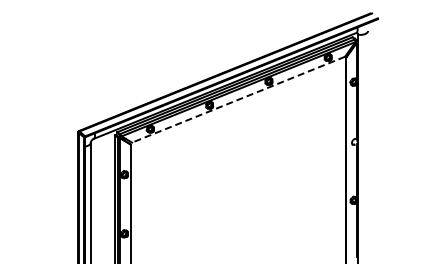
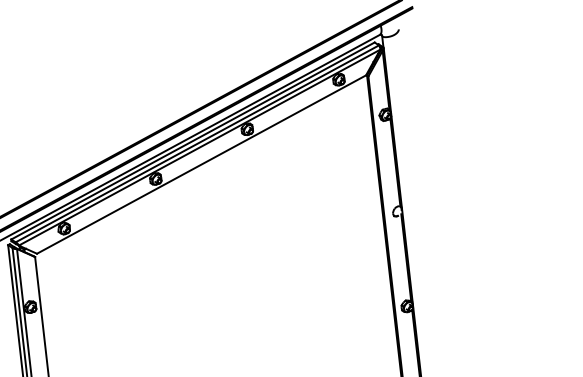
line: (238, 99) -> (201, 164), dashed -> solid

